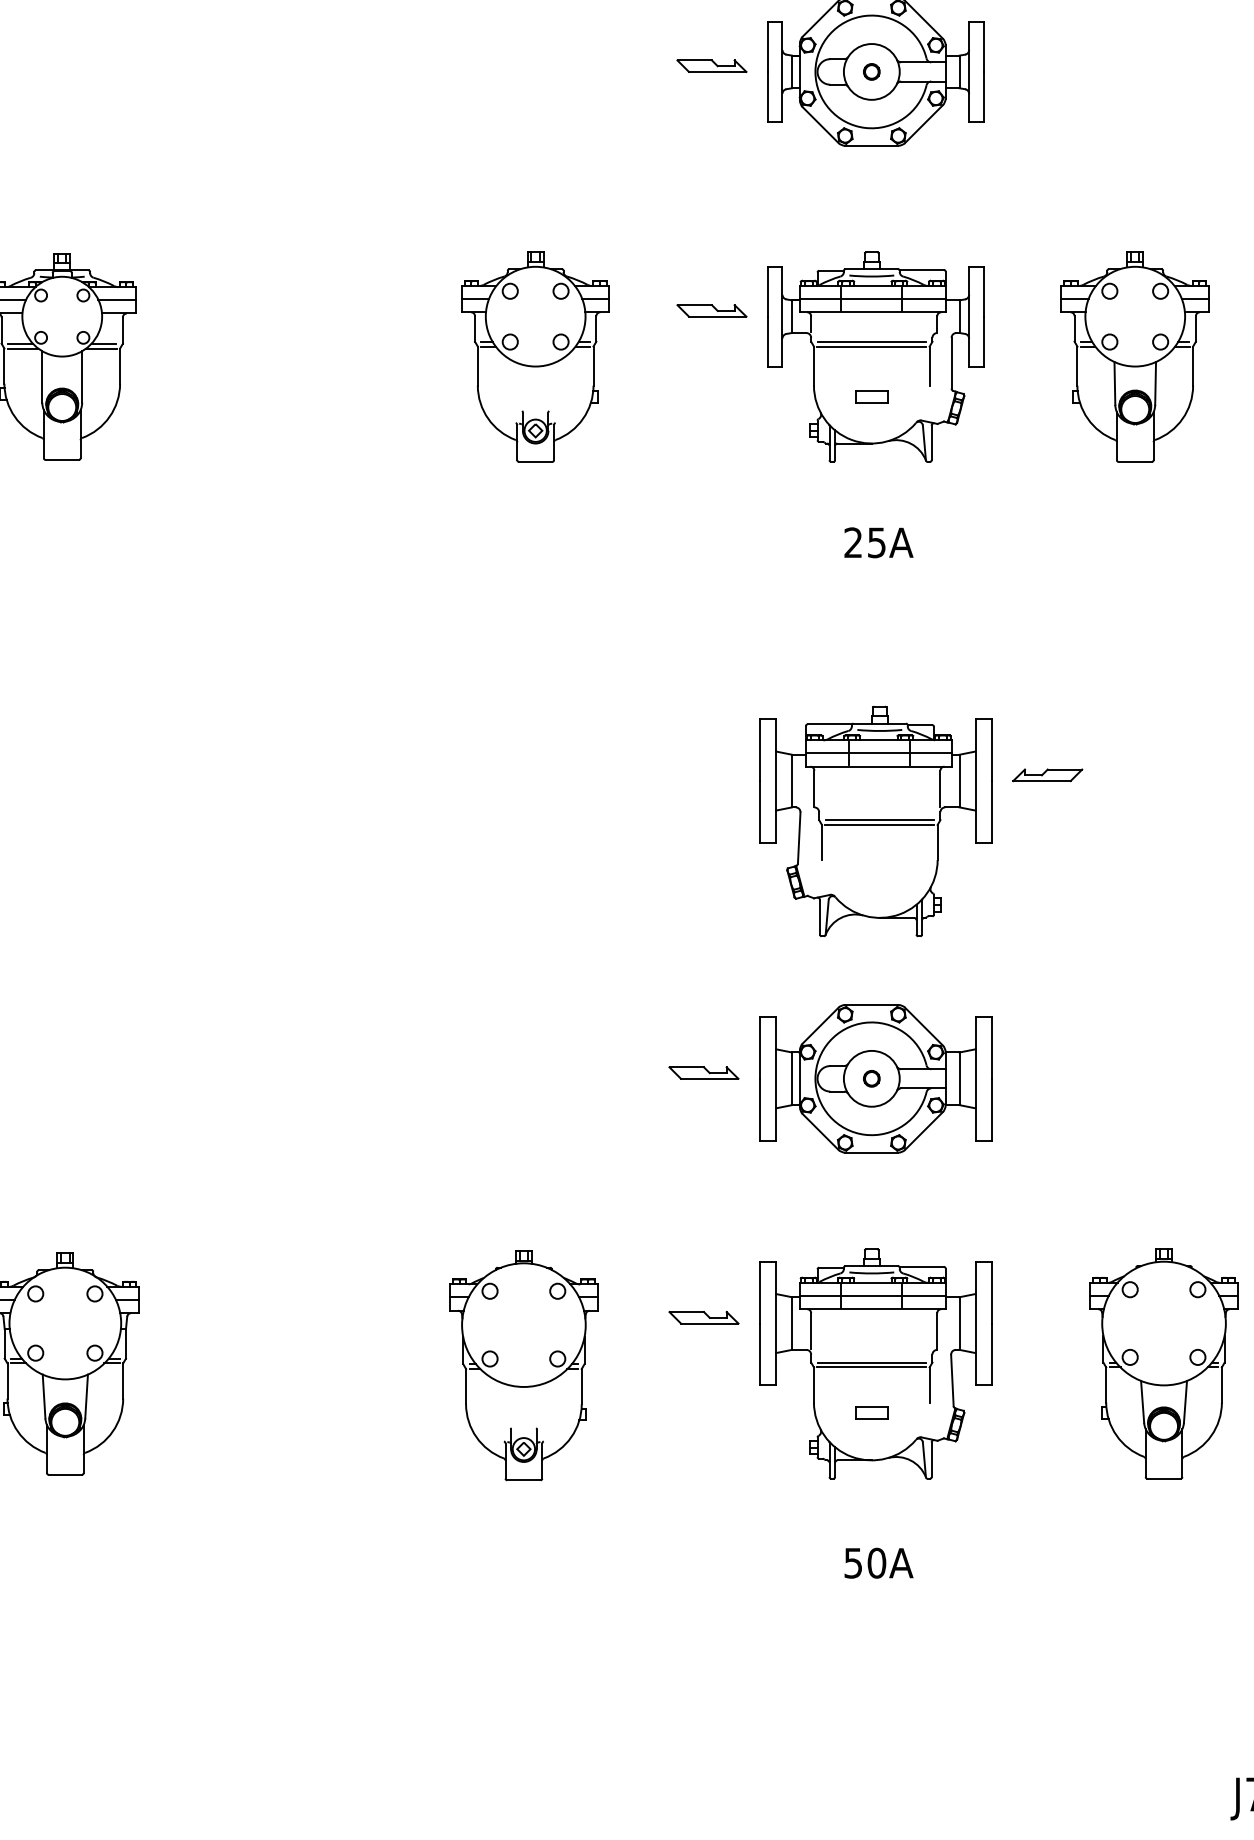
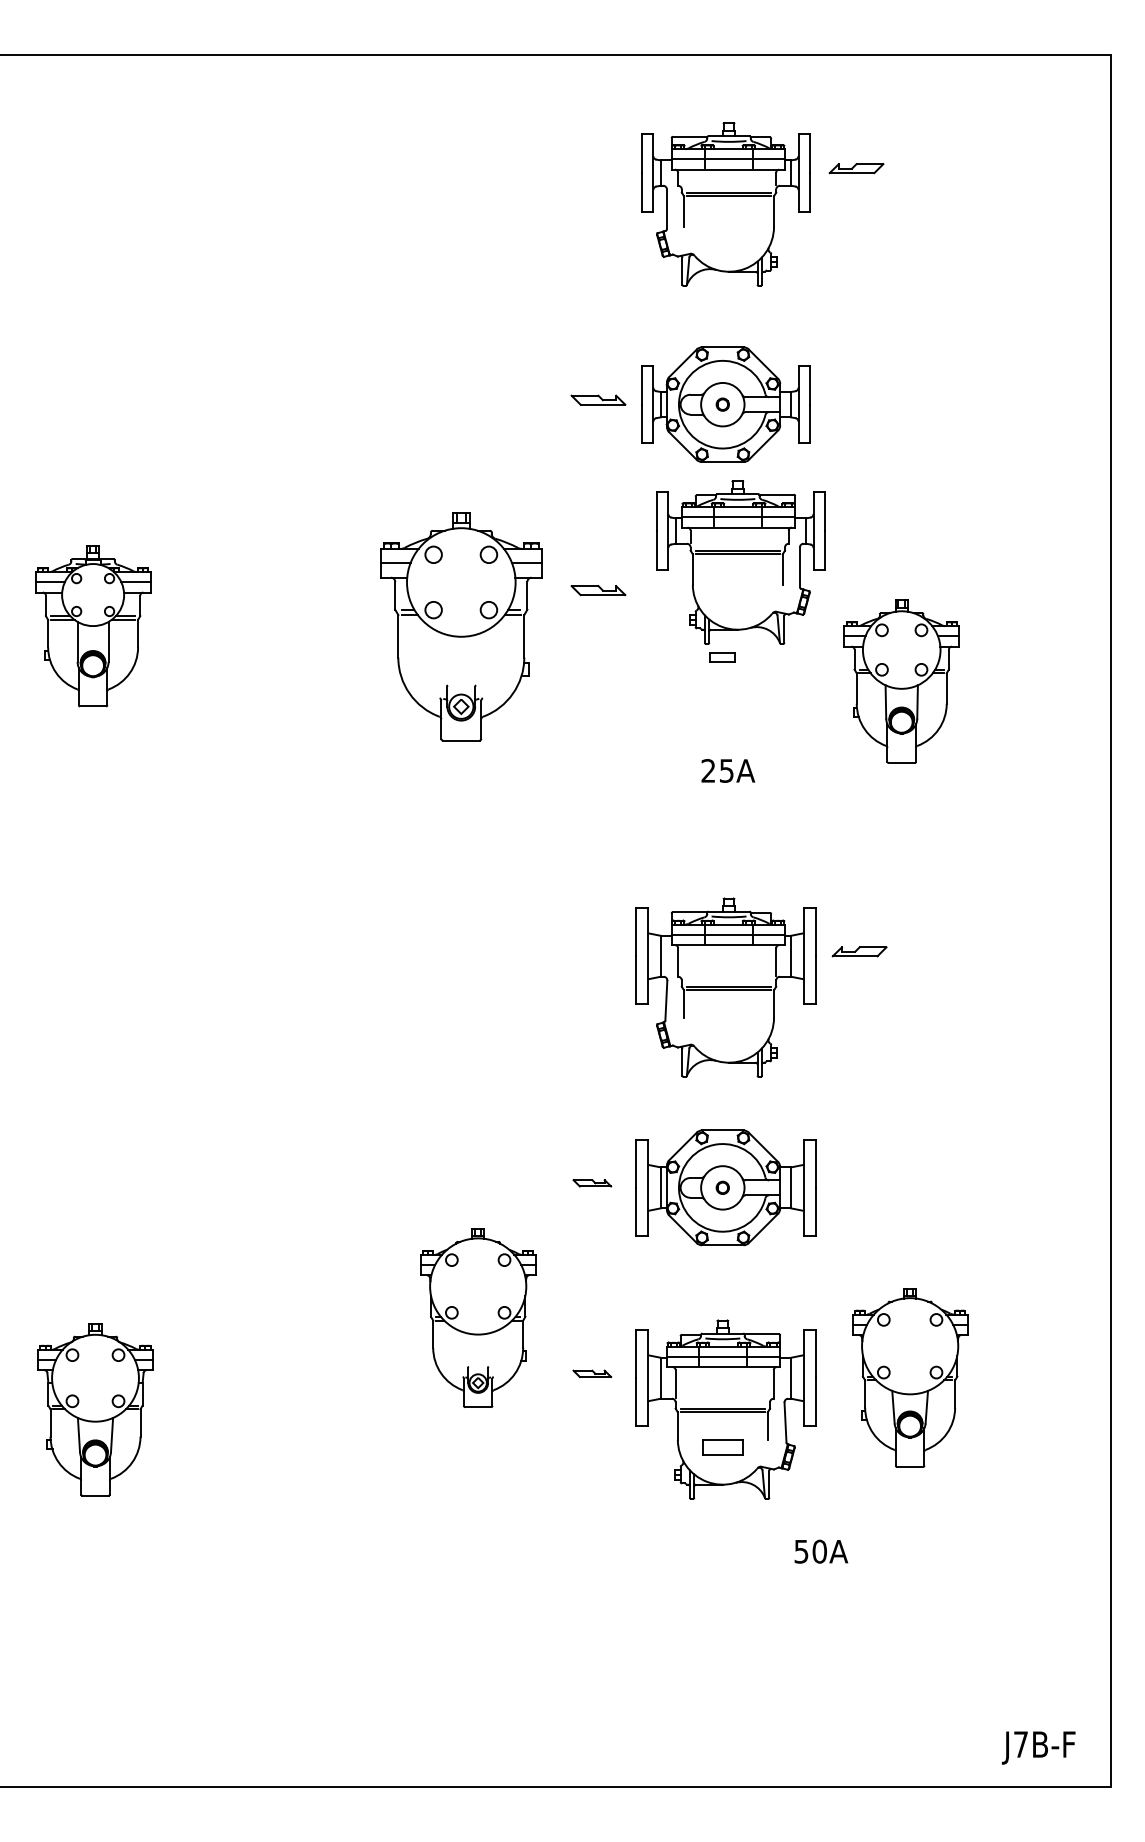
part: (535, 357) -> (461, 626), size x1.4
part: (875, 357) -> (740, 562), moved
part: (1134, 357) -> (901, 681), moved
part: (704, 1071) -> (592, 1182), size x0.7
part: (704, 1317) -> (592, 1373), size x0.7
part: (1164, 1363) -> (910, 1377), moved
part: (524, 1365) -> (478, 1317), moved
part: (871, 1412) -> (722, 1447), size x1.6
text: (879, 1562) -> (821, 1551), moved

